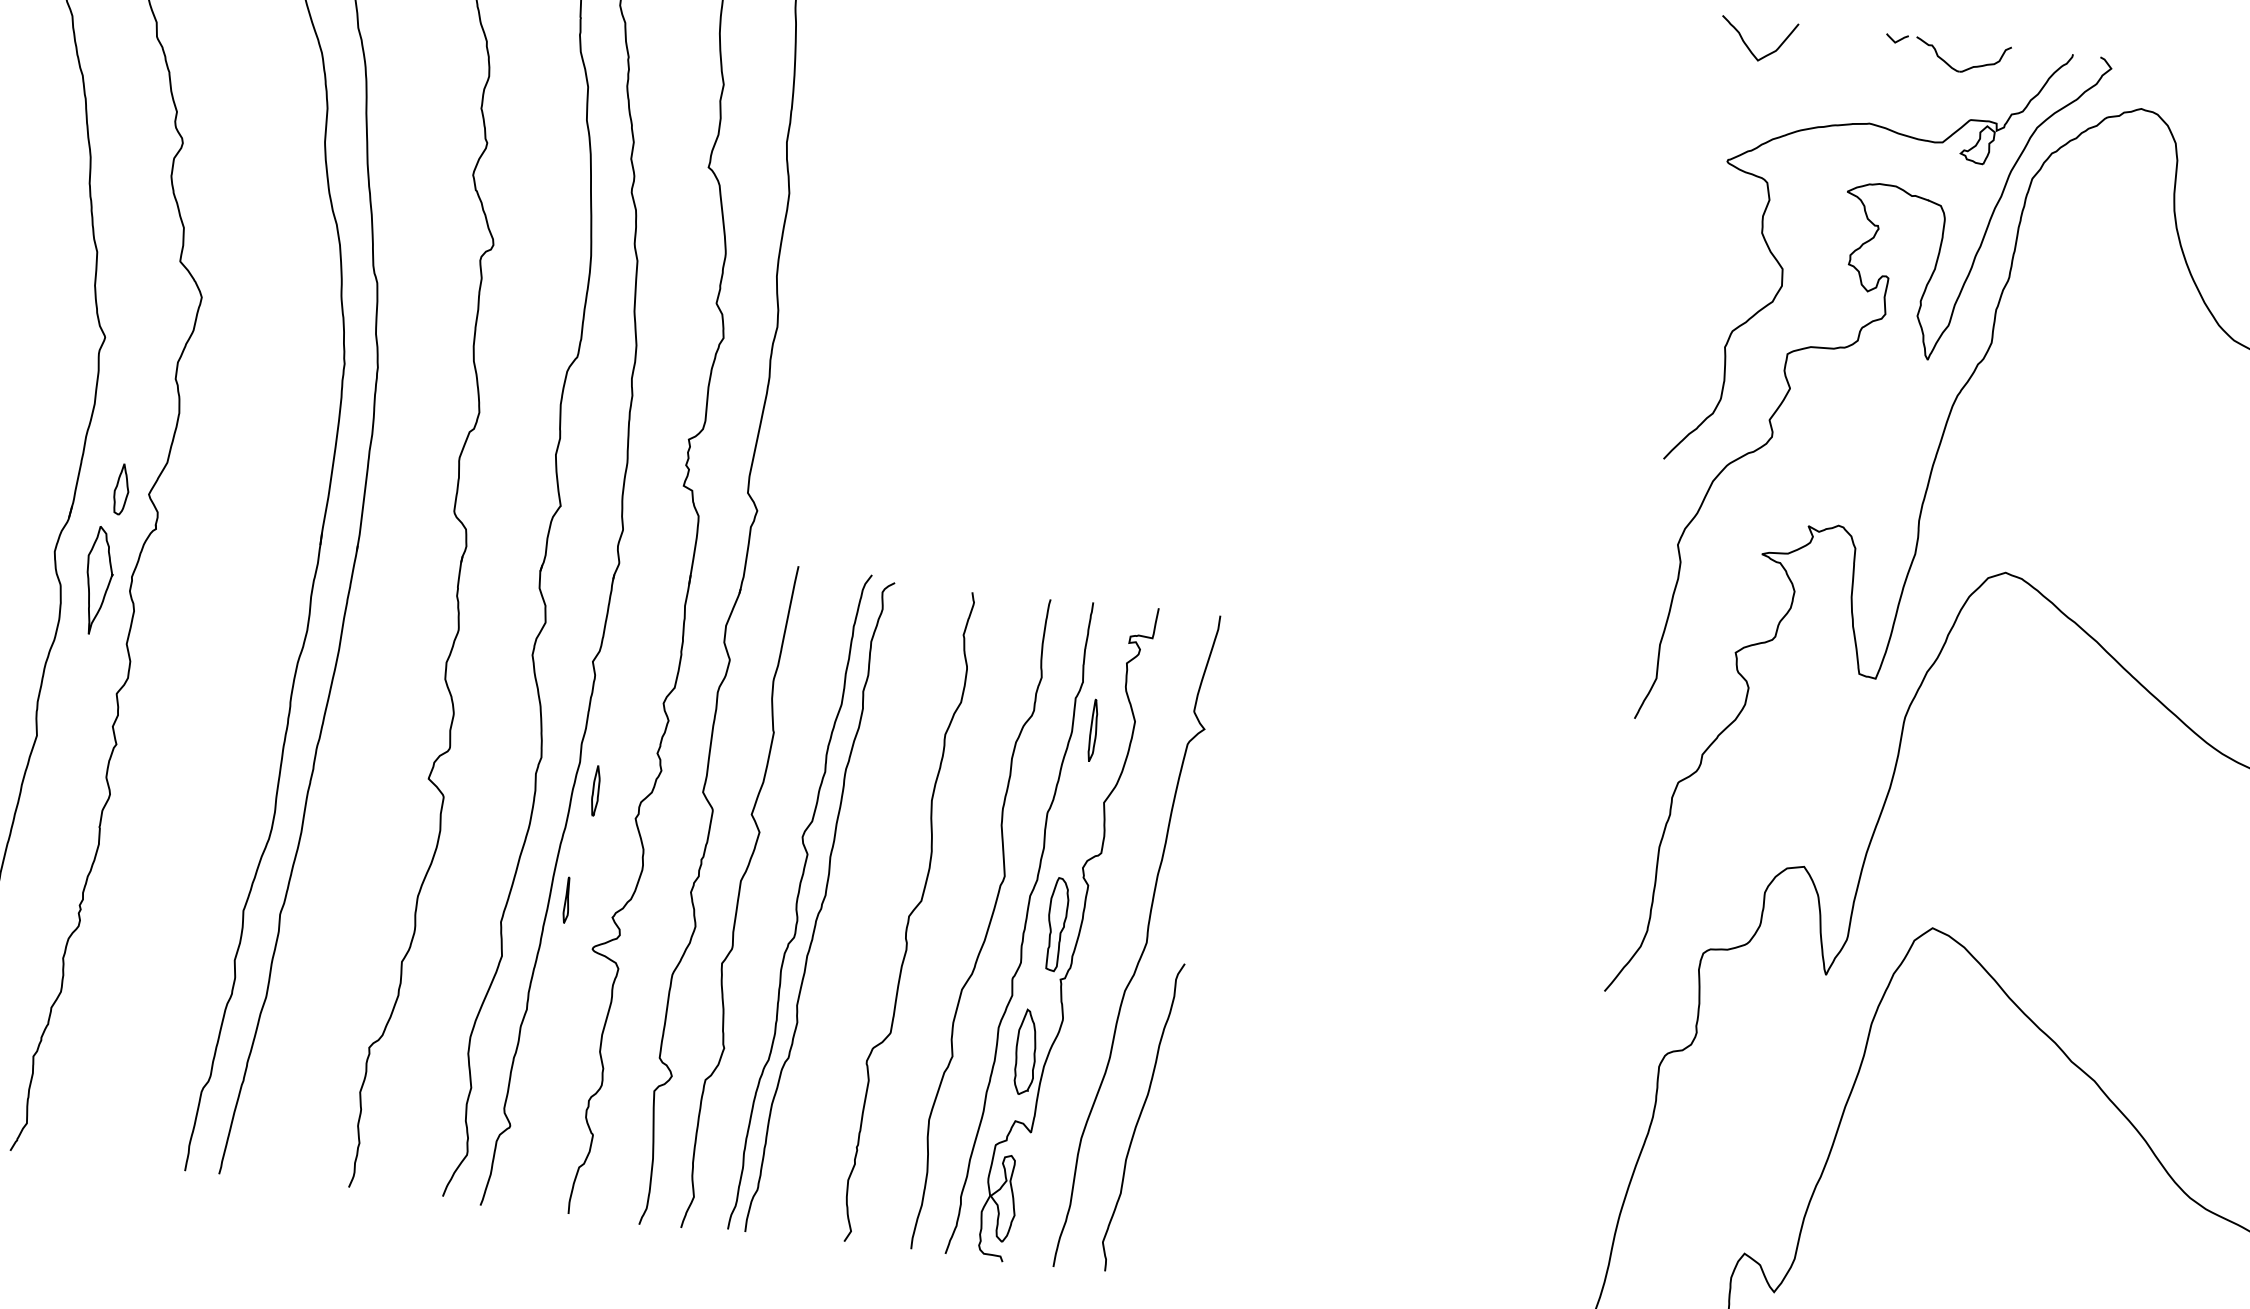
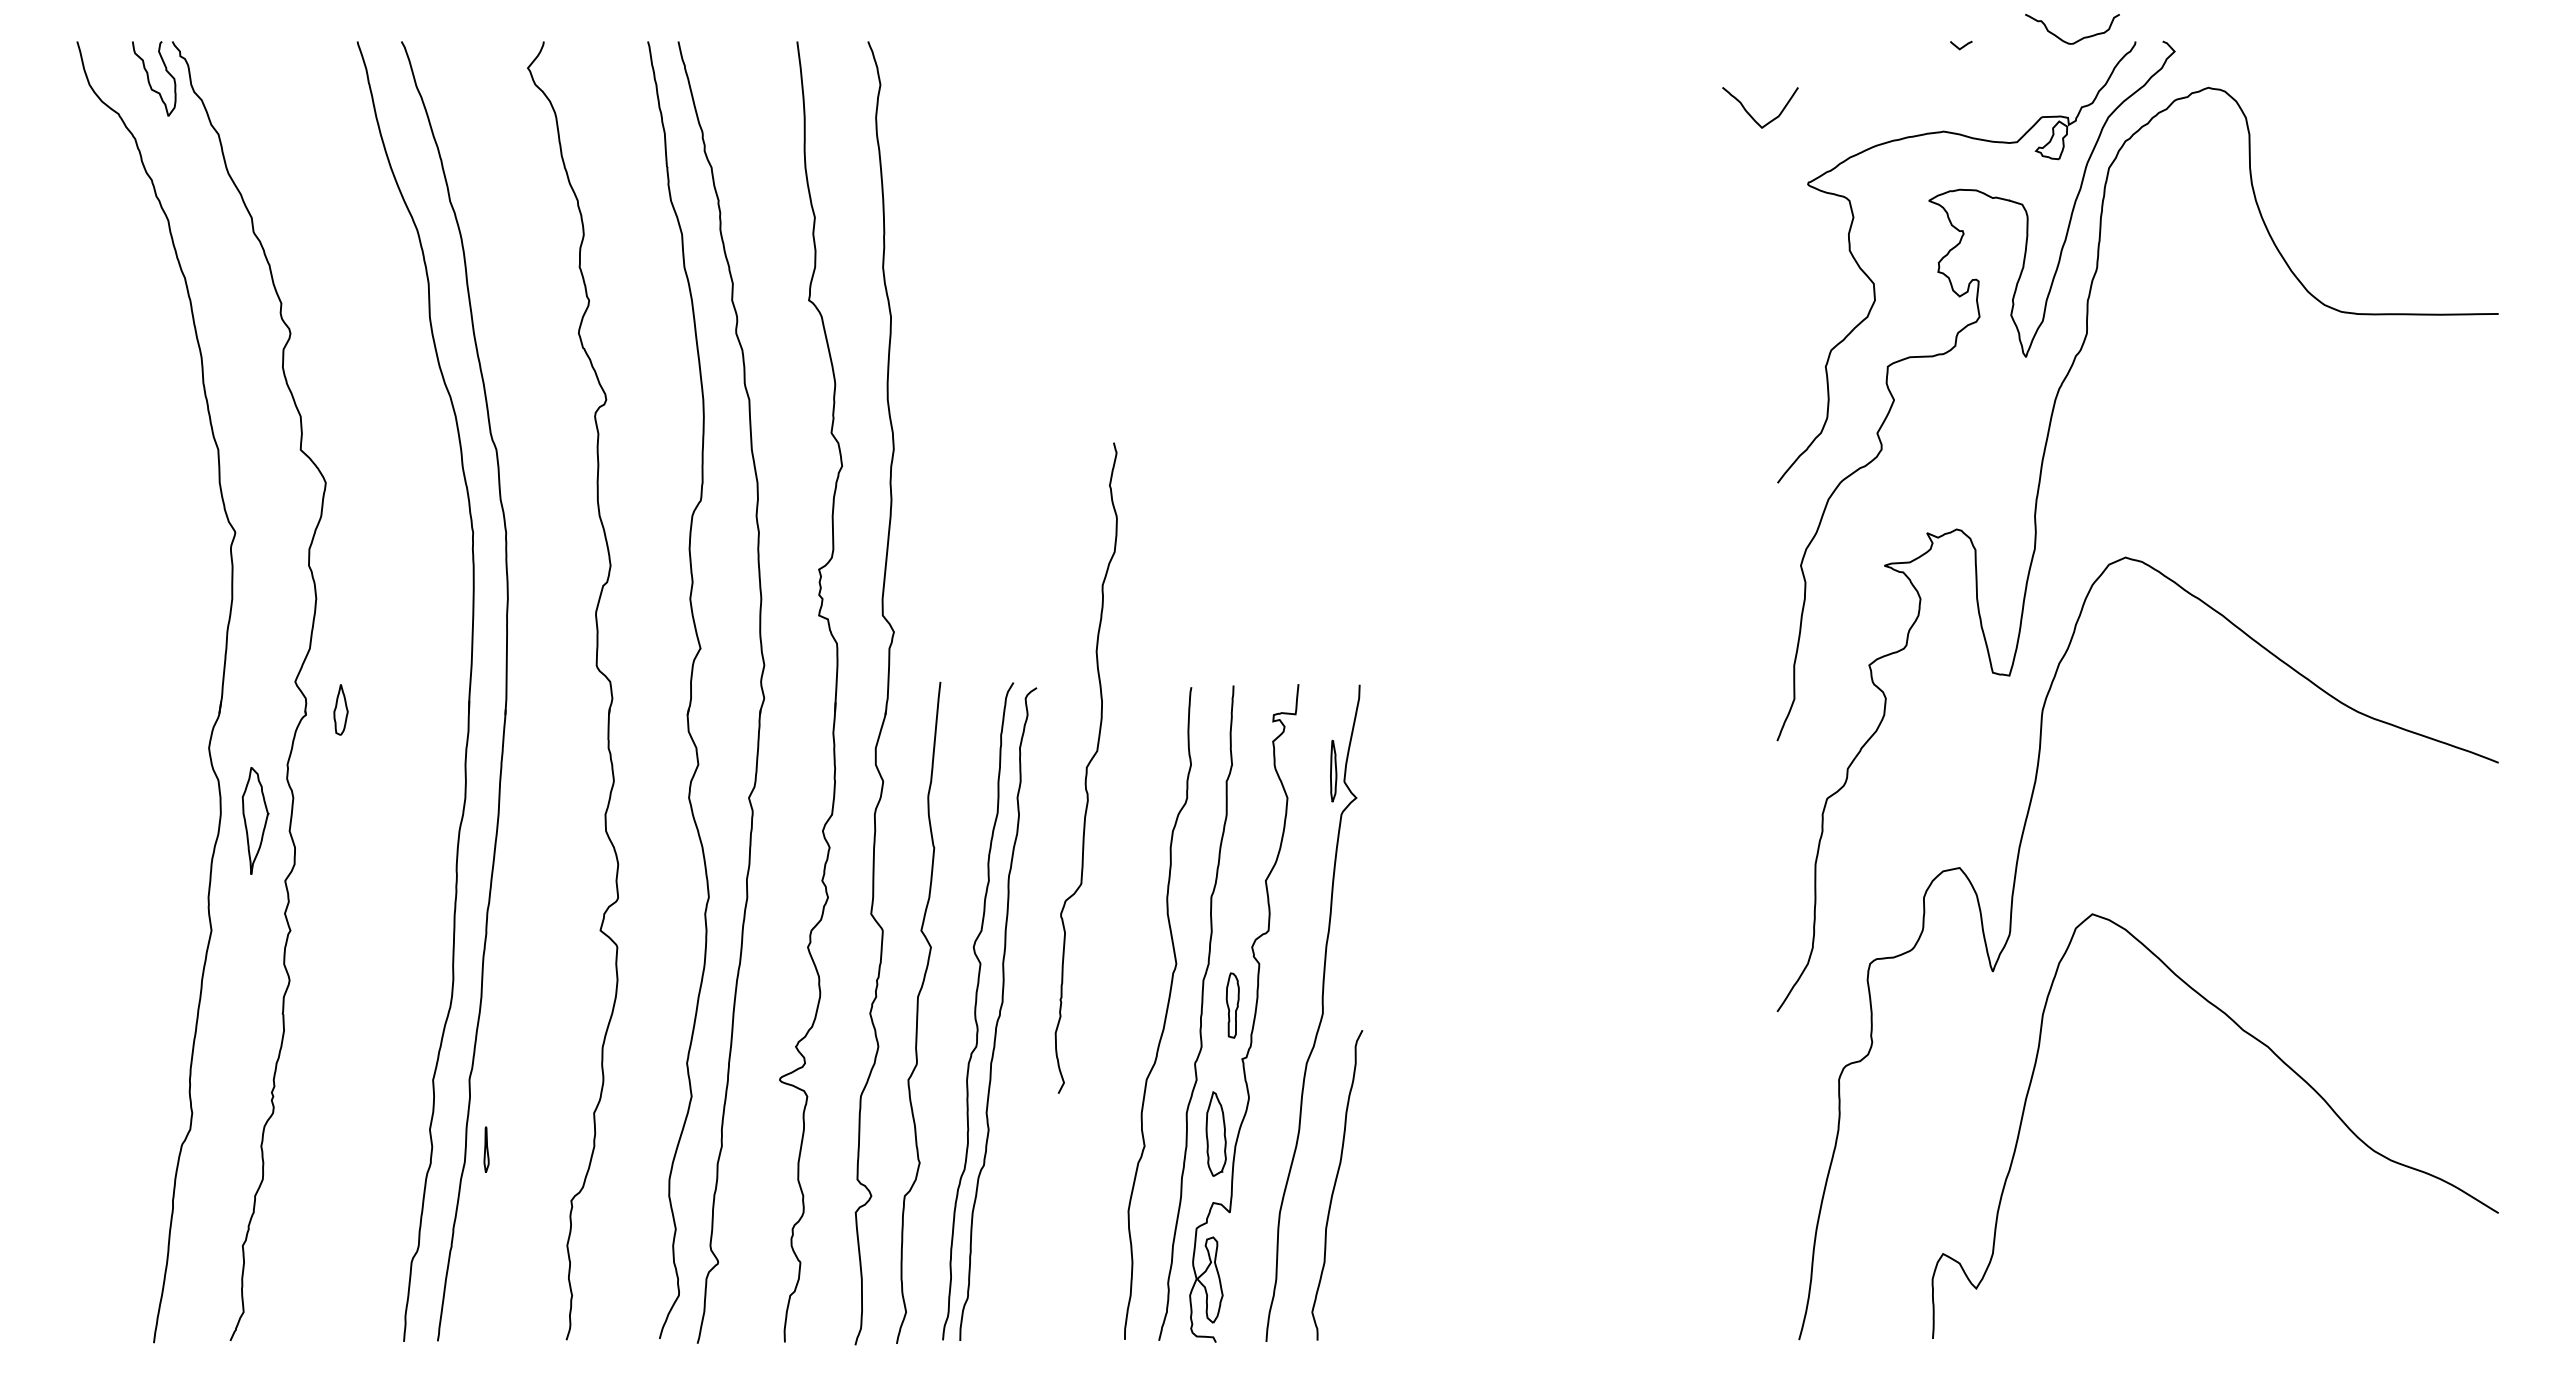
curve: (1748, 46) -> (1751, 115), moved
part: (1967, 68) -> (2078, 39), moved
part: (121, 488) -> (340, 709), moved
part: (98, 580) -> (255, 820), moved
part: (1093, 729) -> (1333, 770), moved
part: (595, 791) -> (765, 924), removed
part: (567, 900) -> (486, 1149), moved
curve: (908, 916) -> (1086, 767), moved
part: (1056, 924) -> (1232, 1005), size x0.7

